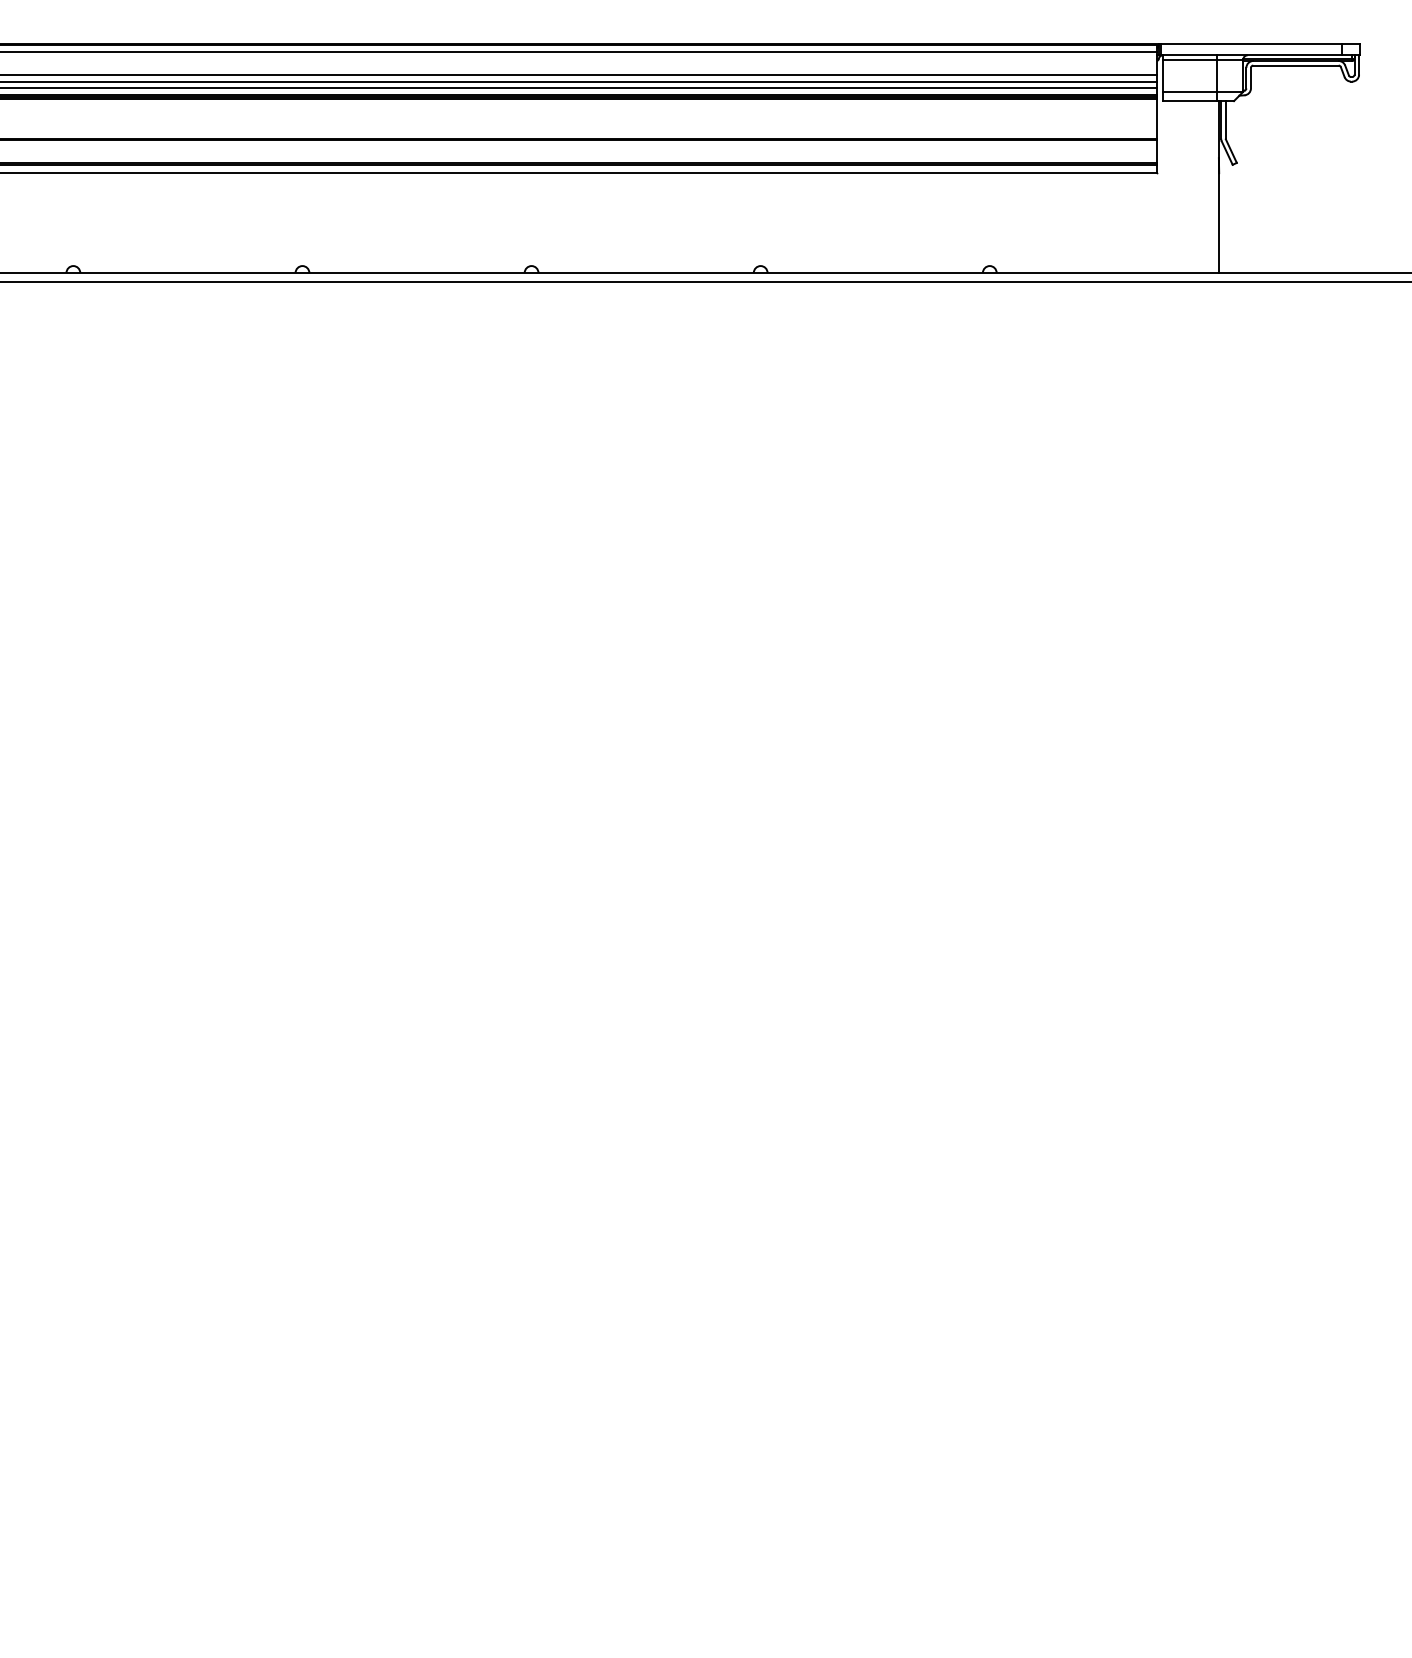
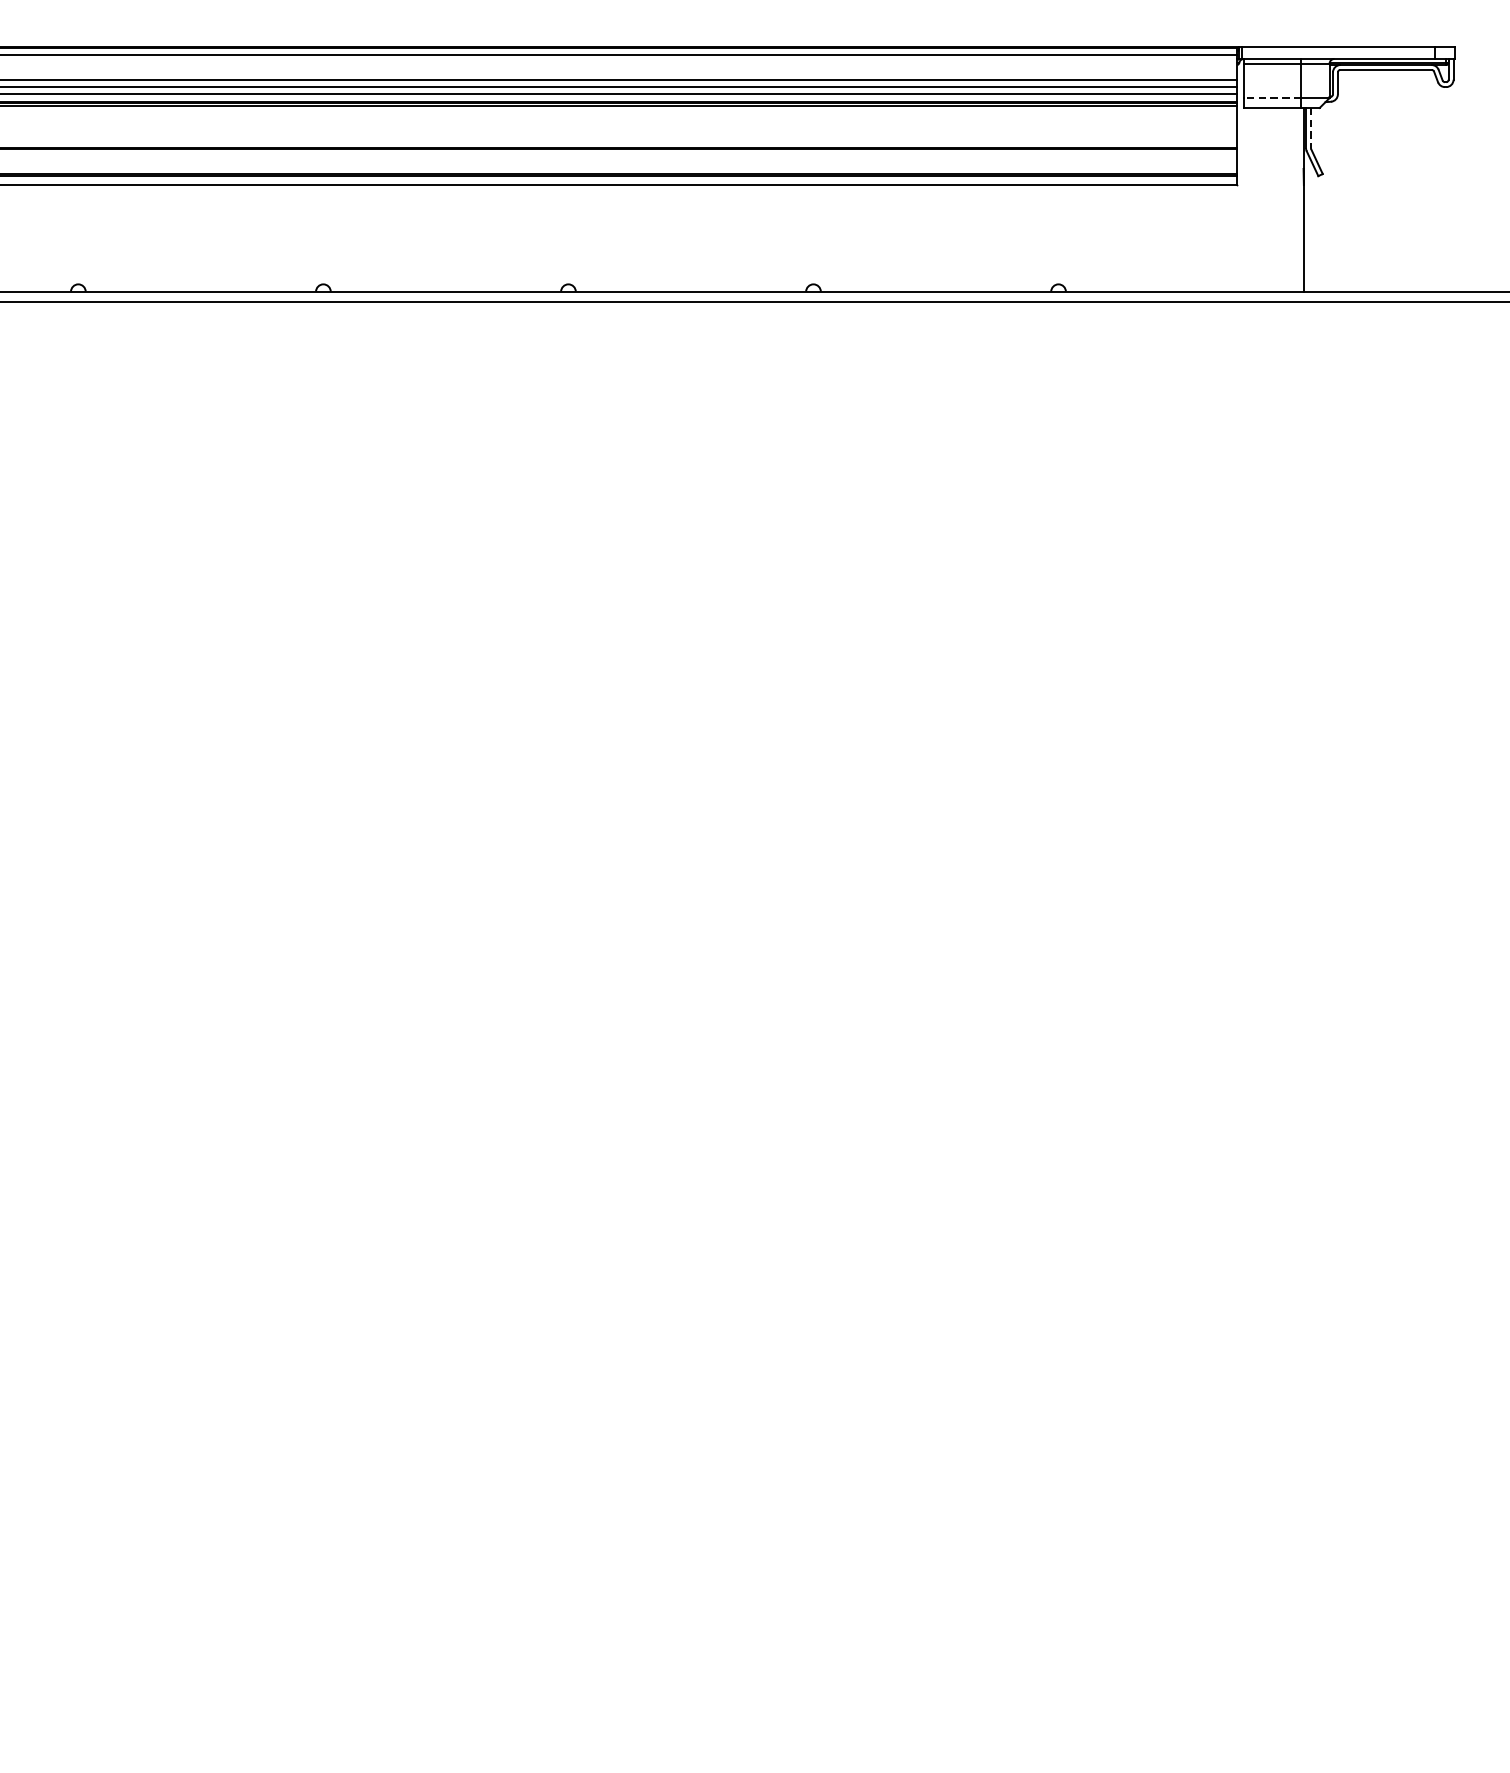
line: (1190, 91) -> (1273, 97), solid -> dashed
line: (1225, 119) -> (1310, 127), solid -> dashed

